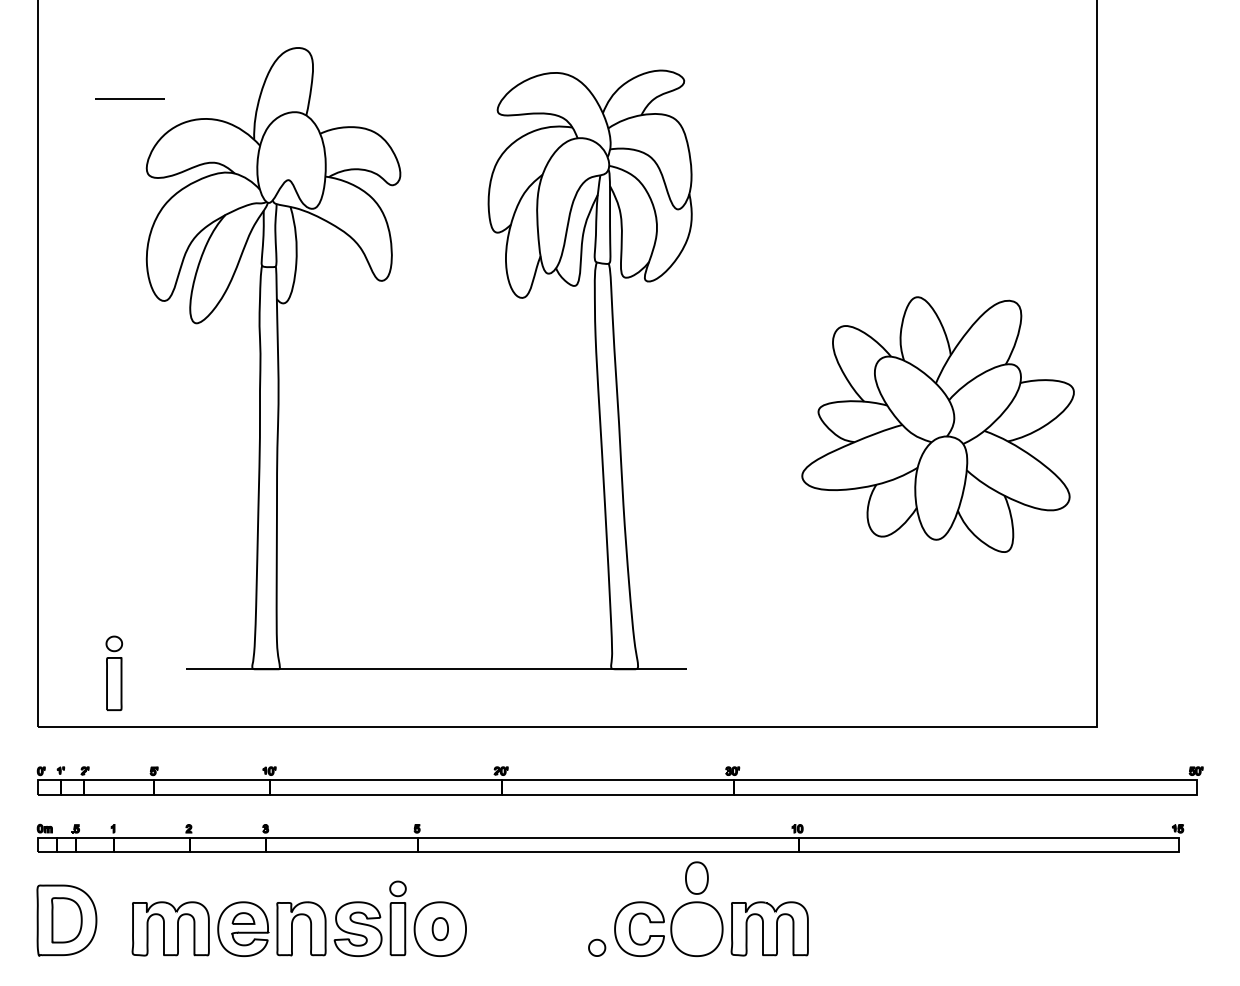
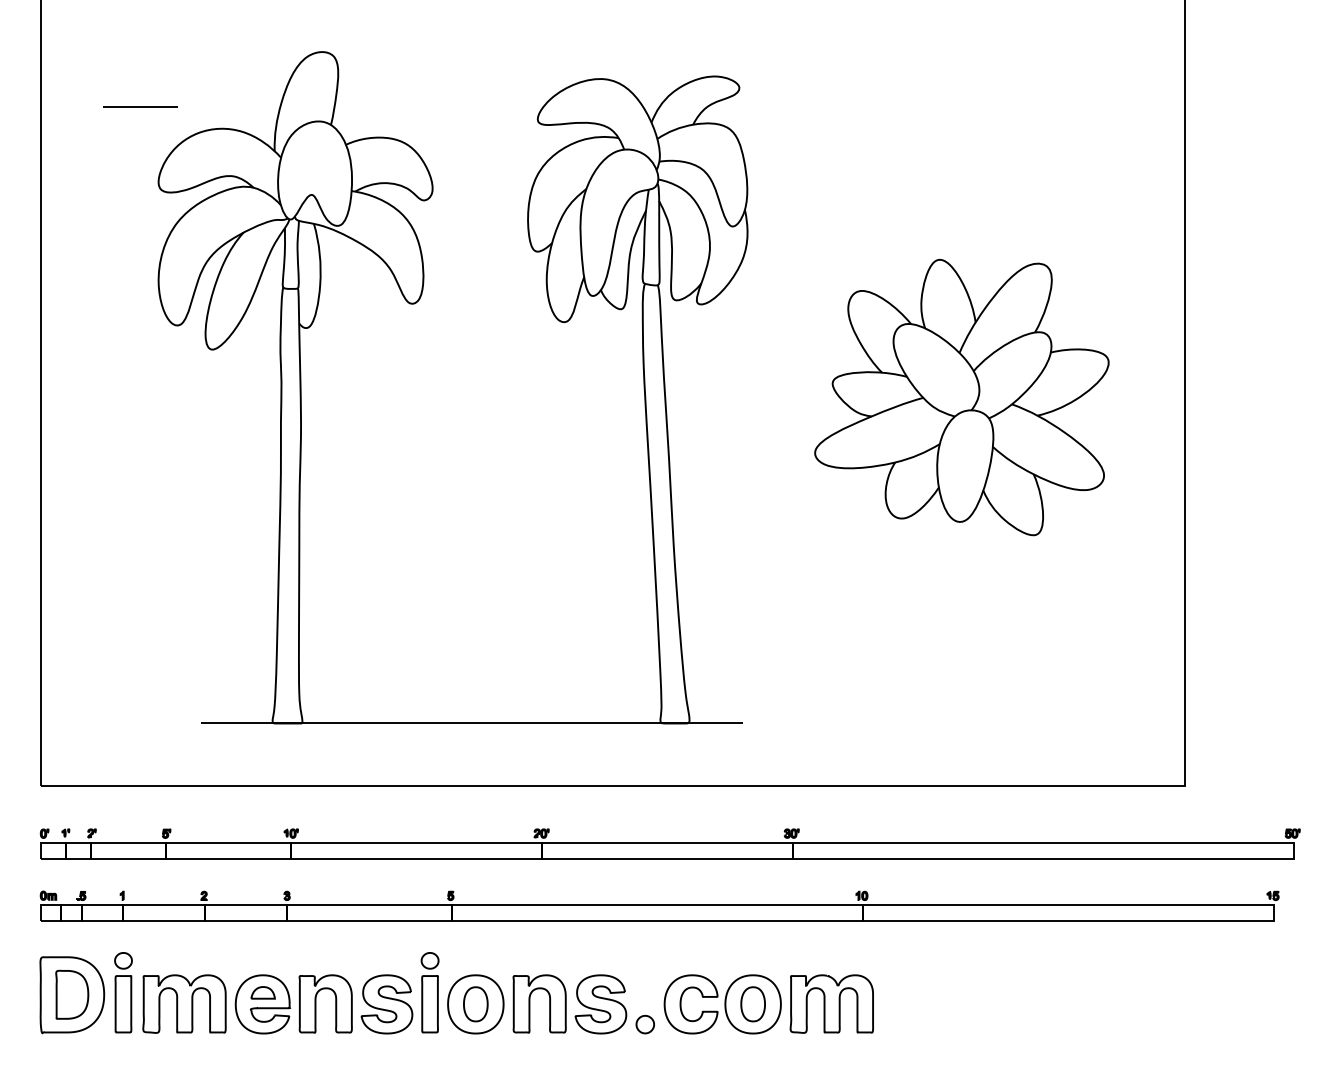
part: (937, 424) -> (961, 397), moved
part: (113, 673) -> (122, 992), moved
part: (696, 877) -> (752, 1003), moved
part: (440, 928) -> (476, 1003), size x1.43
part: (527, 928) -> (570, 1003), added

